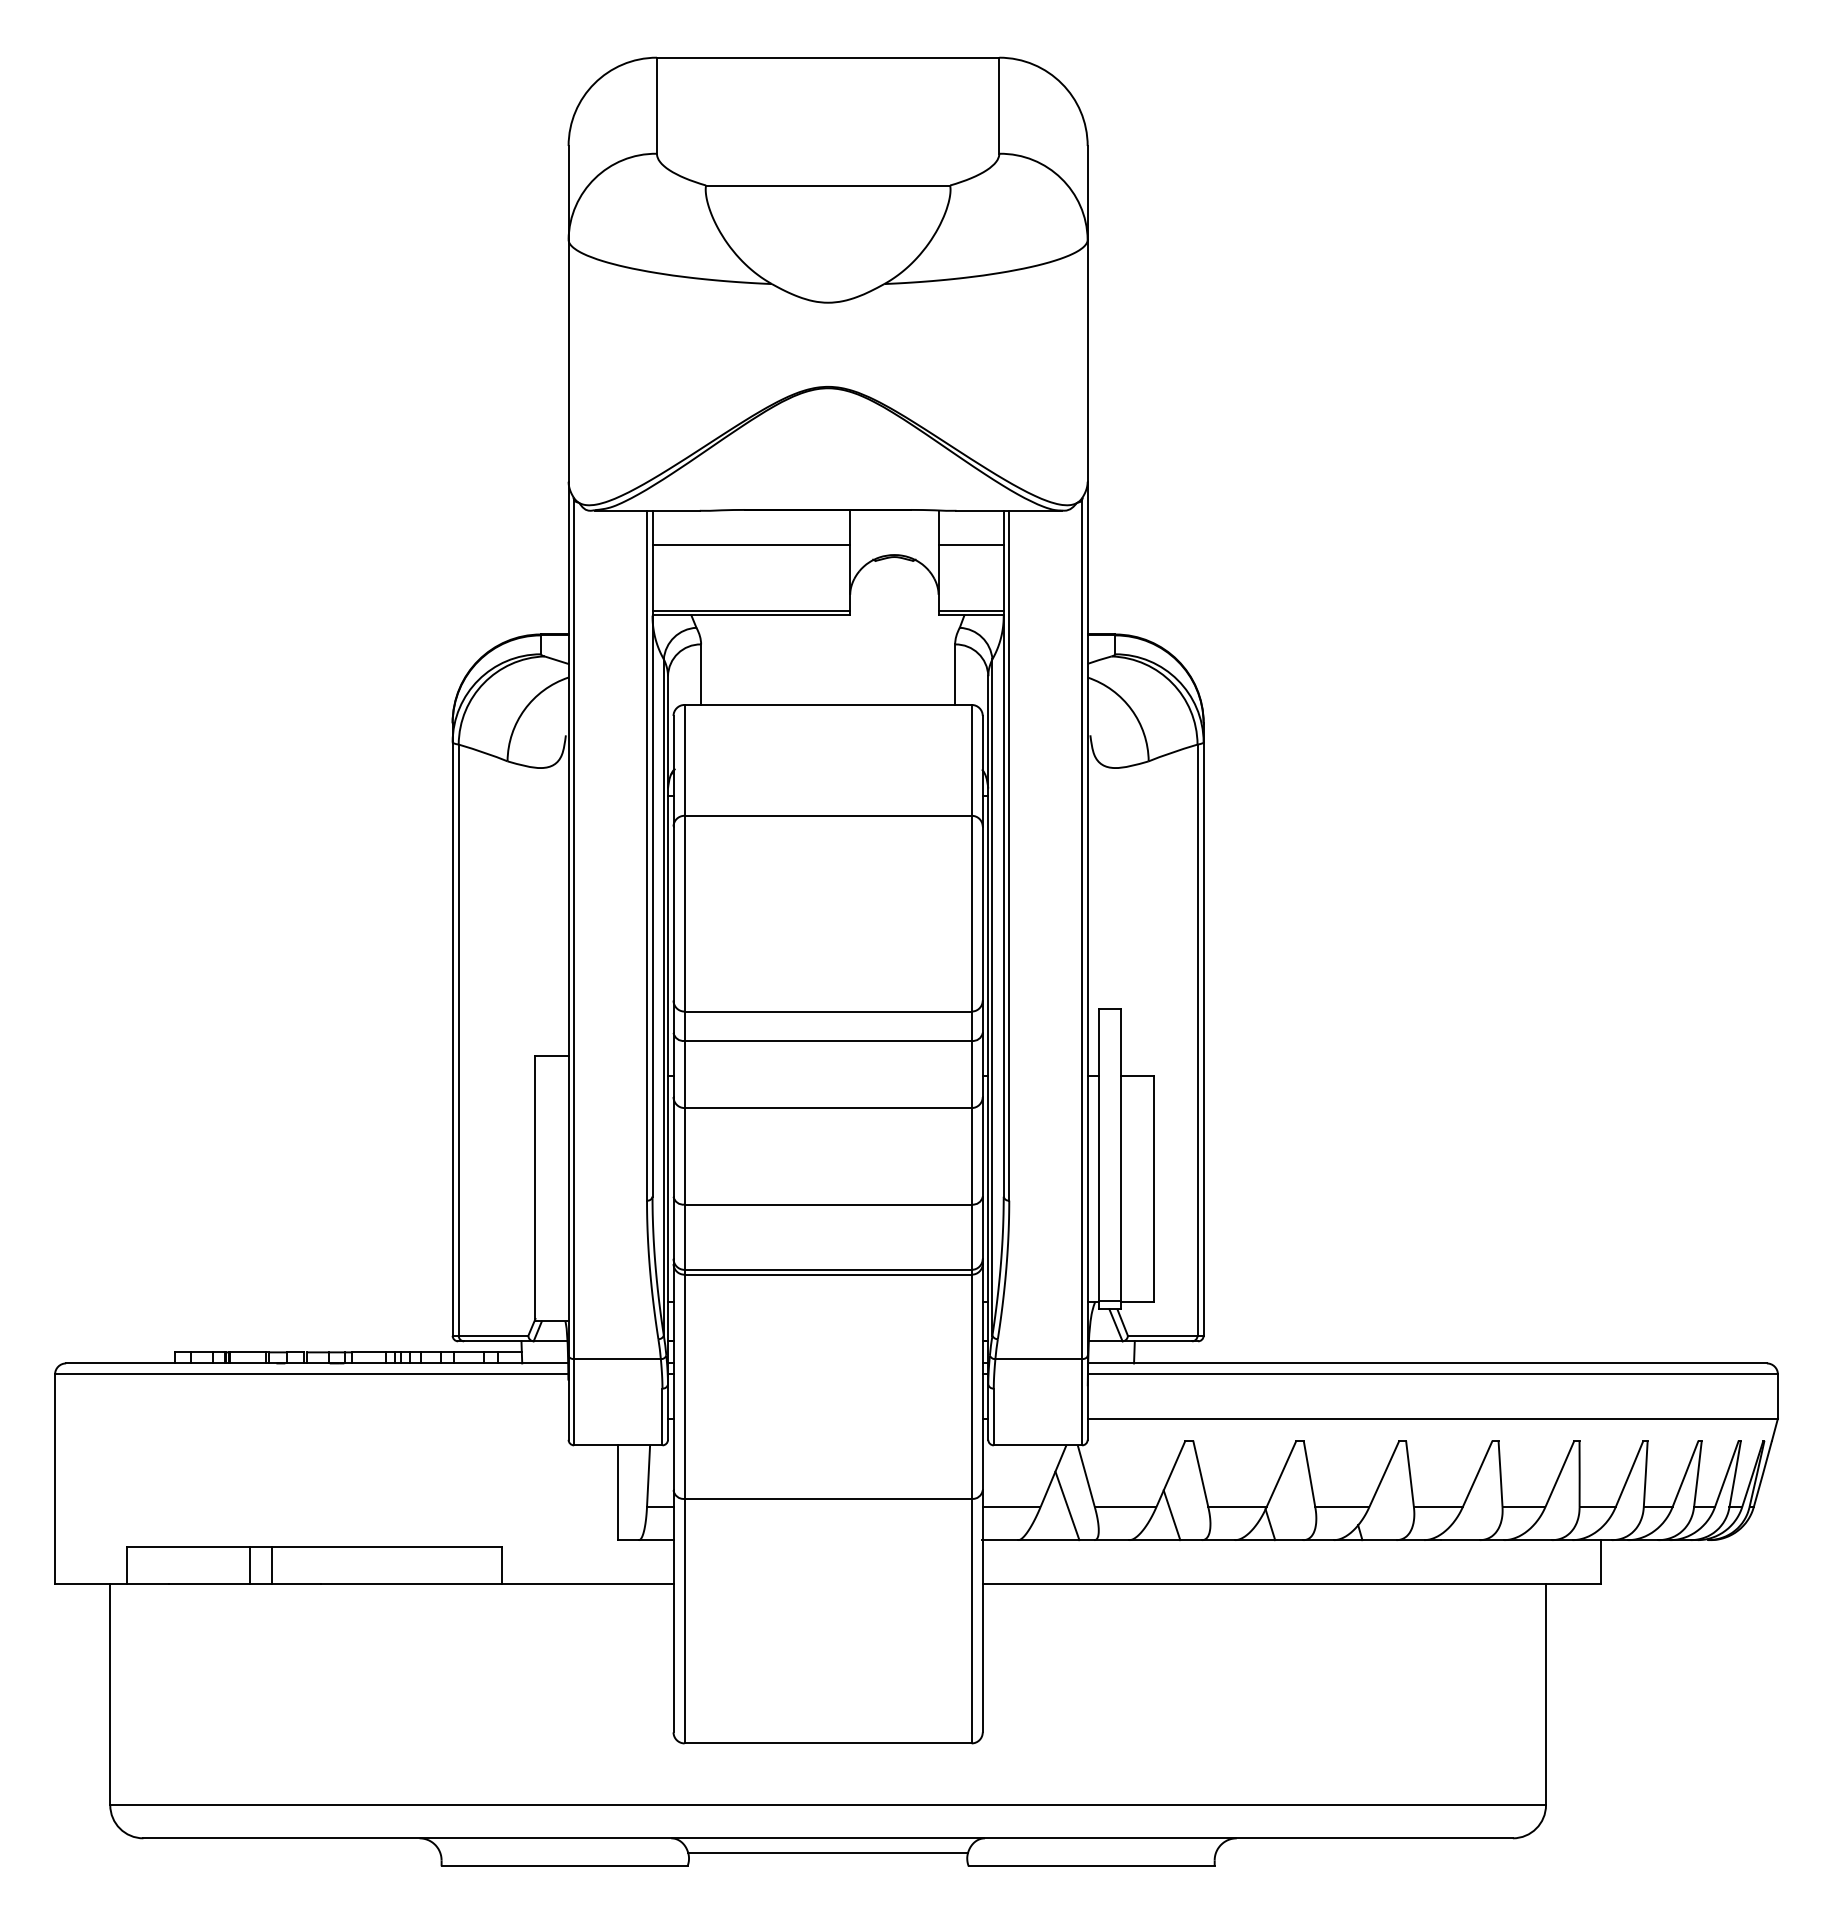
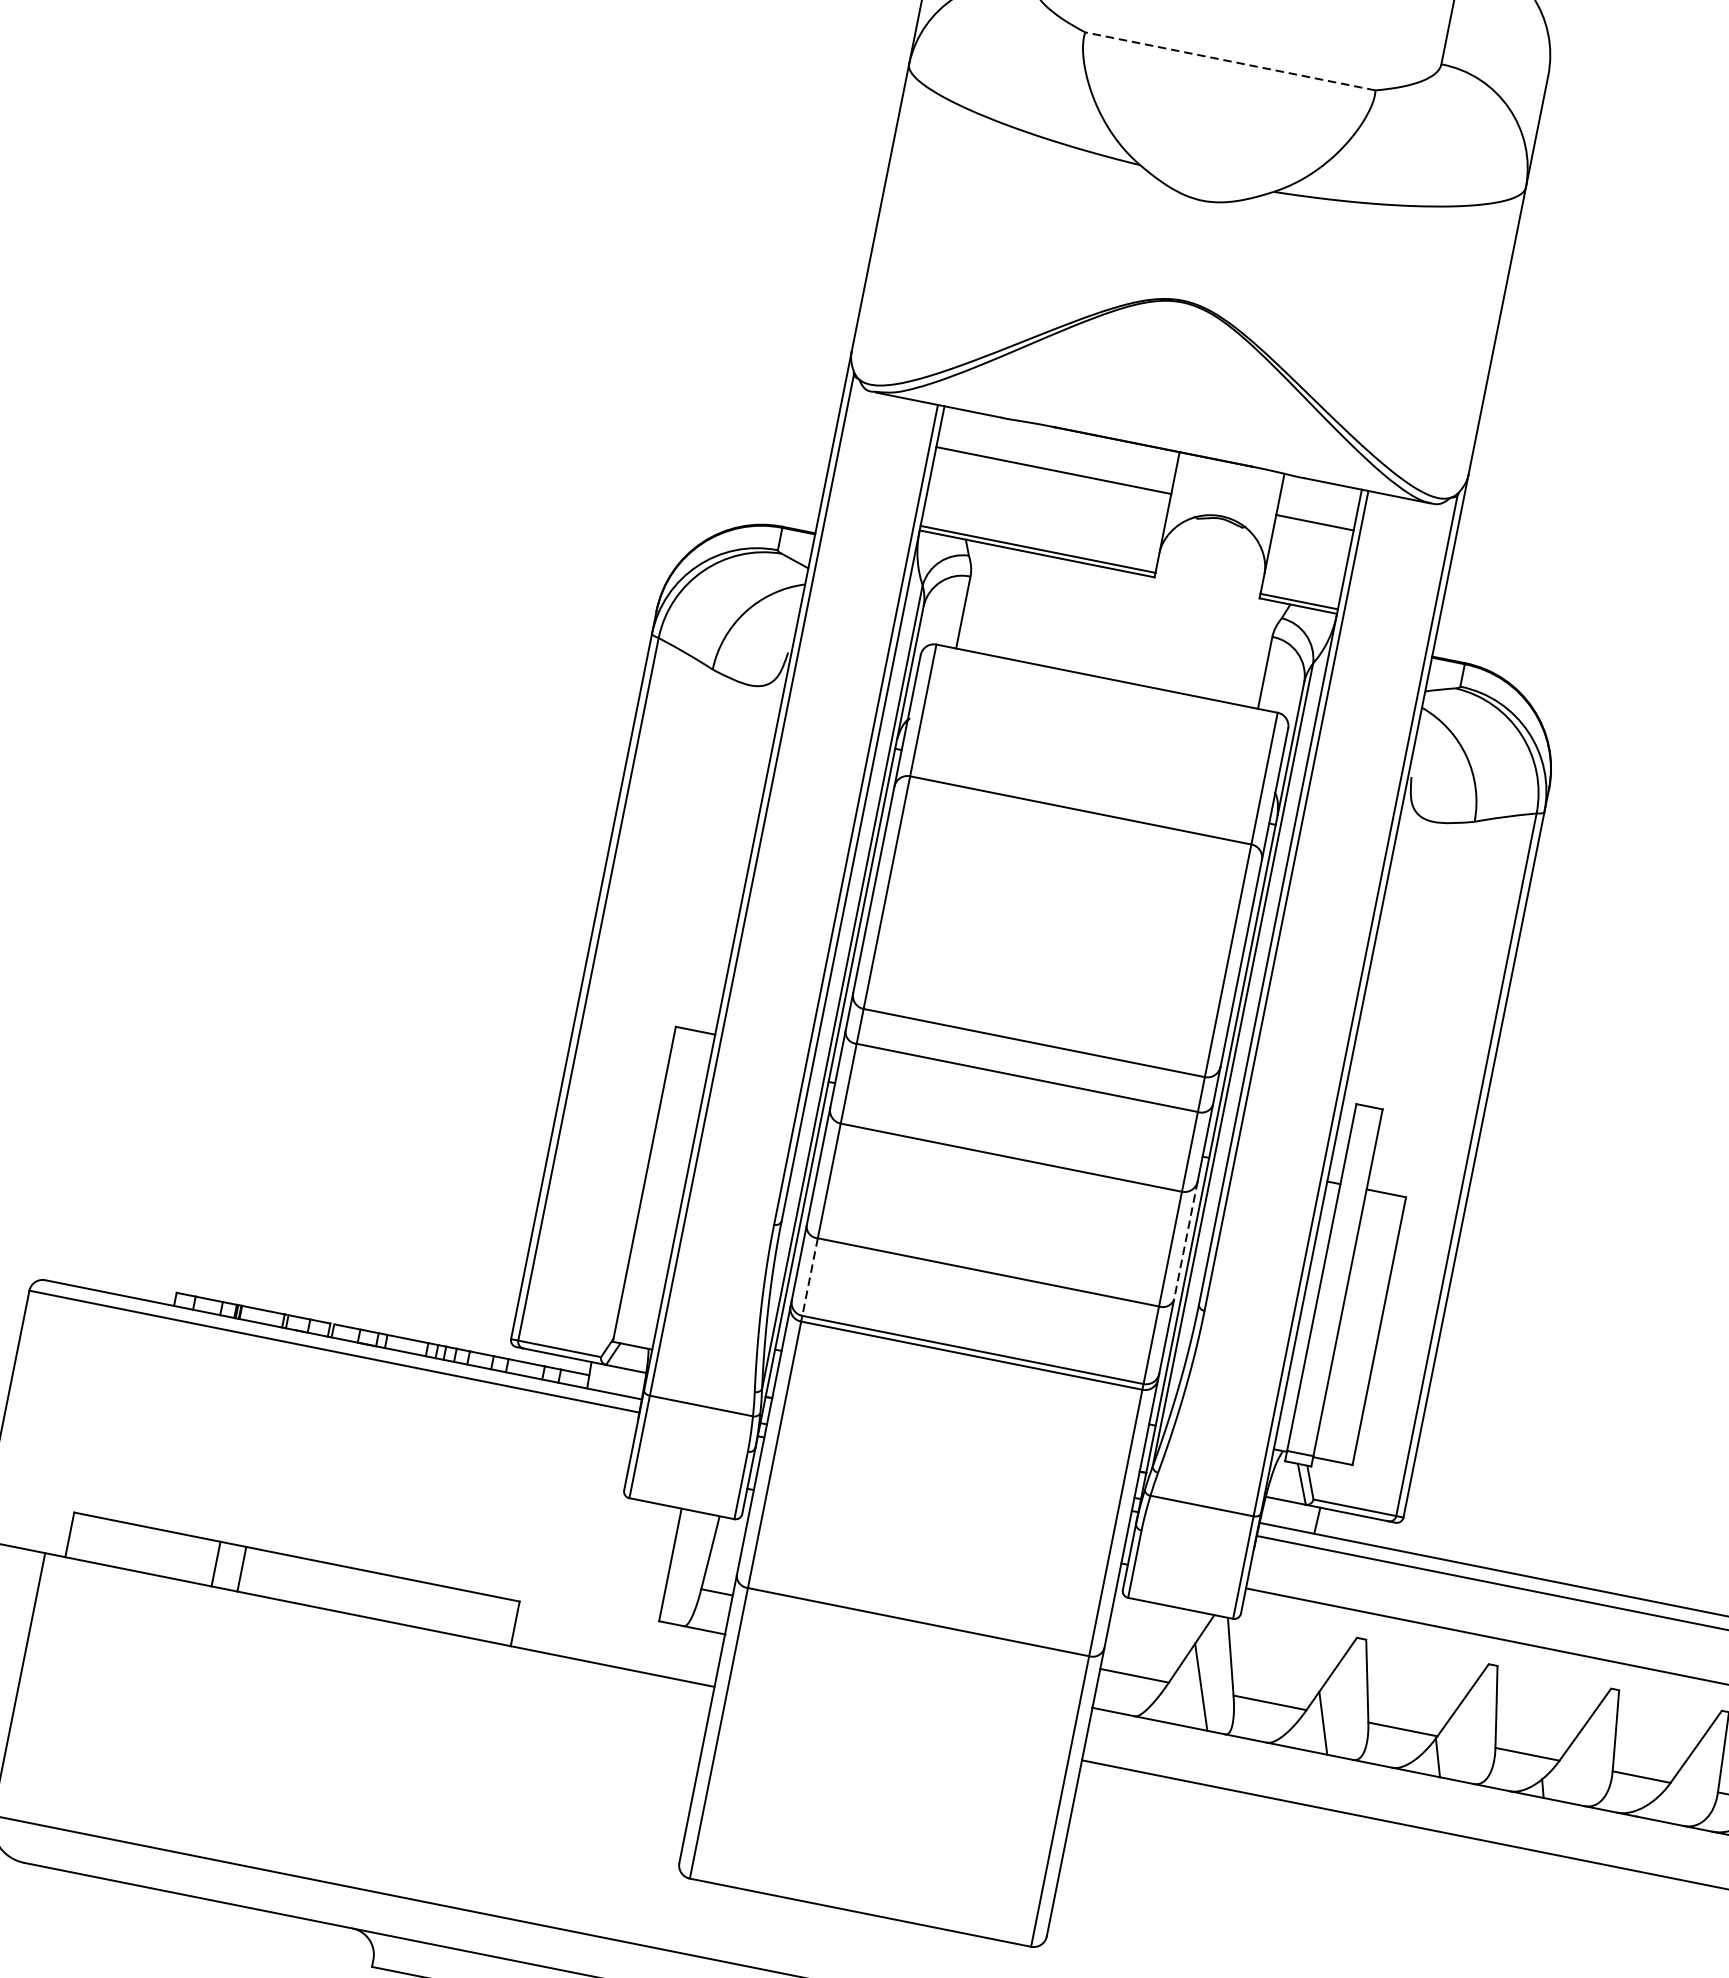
line: (827, 185) -> (1229, 61), solid -> dashed
line: (982, 1146) -> (1185, 1240), solid -> dashed
line: (684, 1237) -> (809, 1277), solid -> dashed

